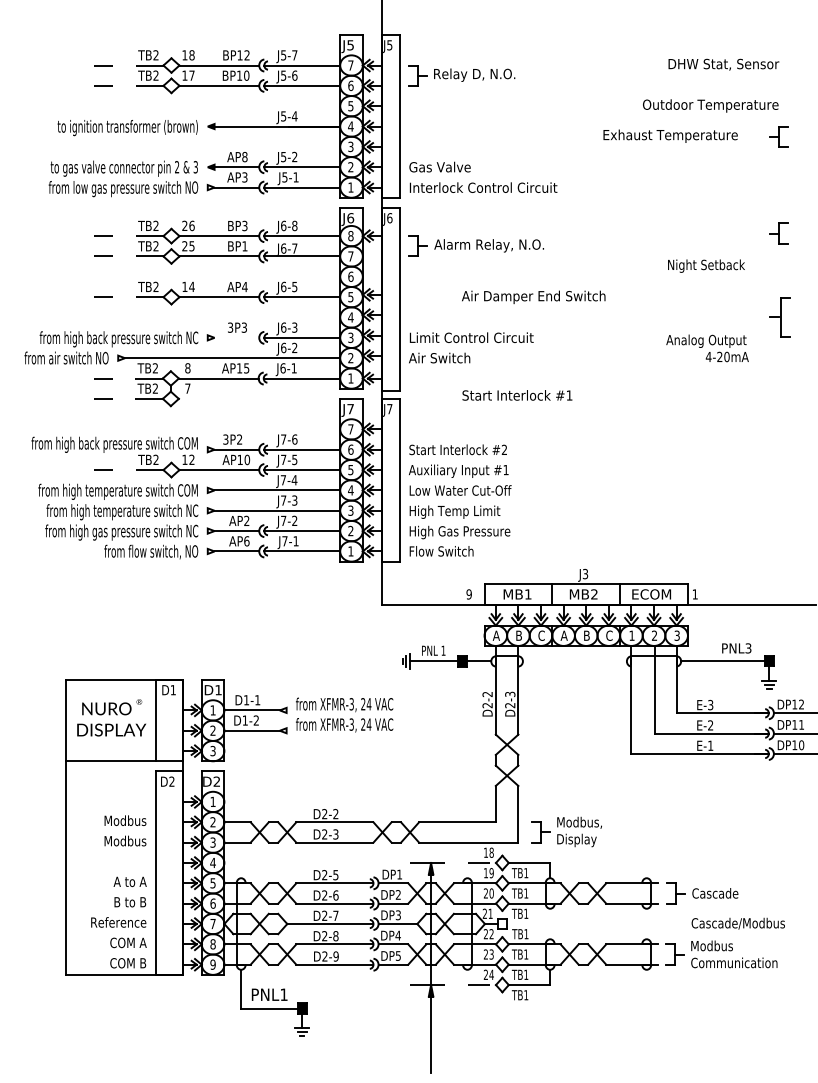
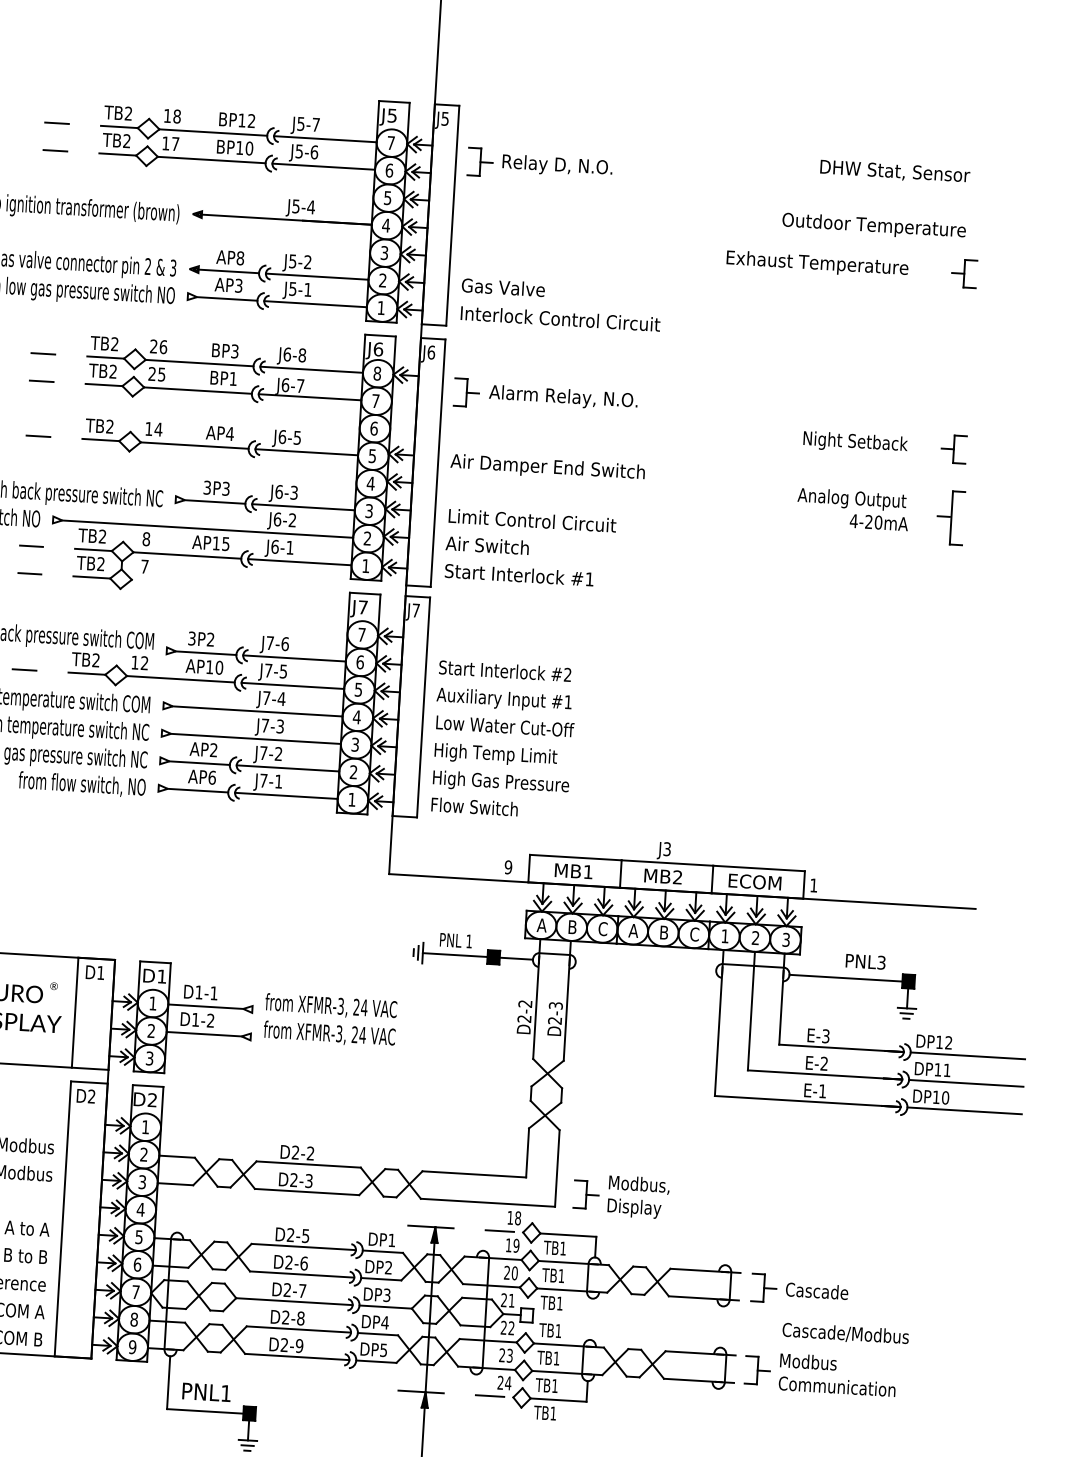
part: (778, 233) -> (952, 449), moved
text: (533, 296) -> (547, 467), moved
line: (236, 337) -> (214, 501), added
text: (707, 348) -> (852, 509), moved
text: (517, 395) -> (519, 575), moved

